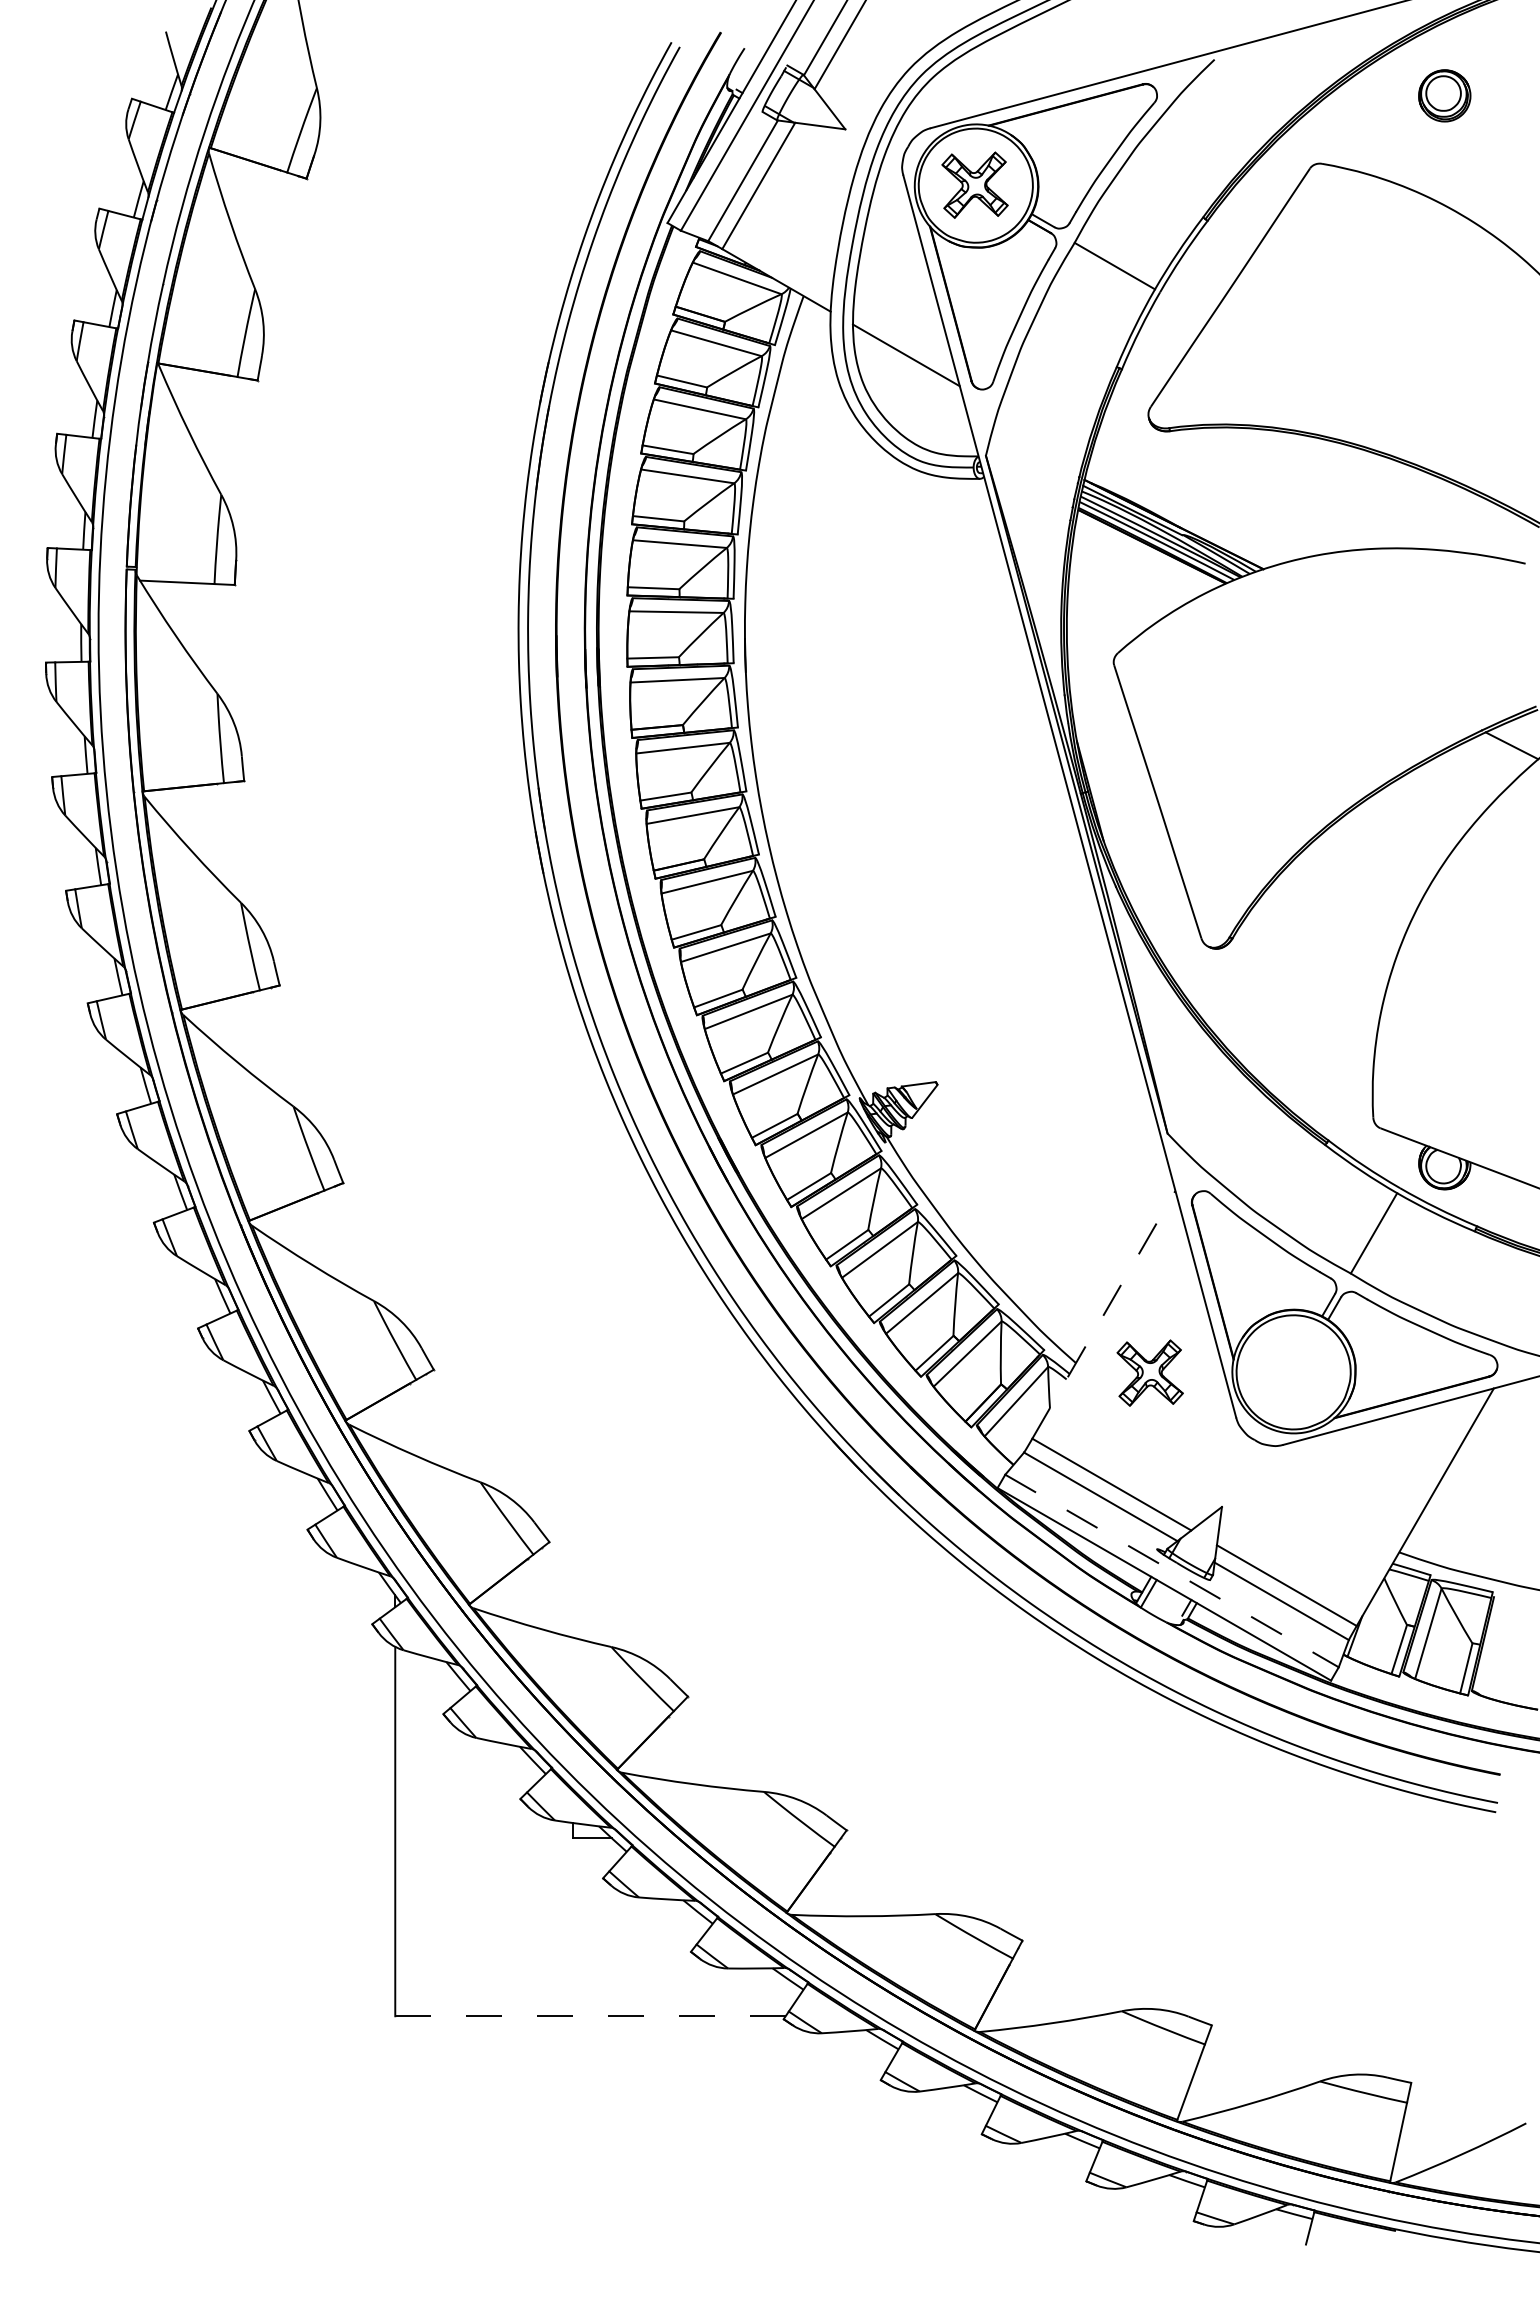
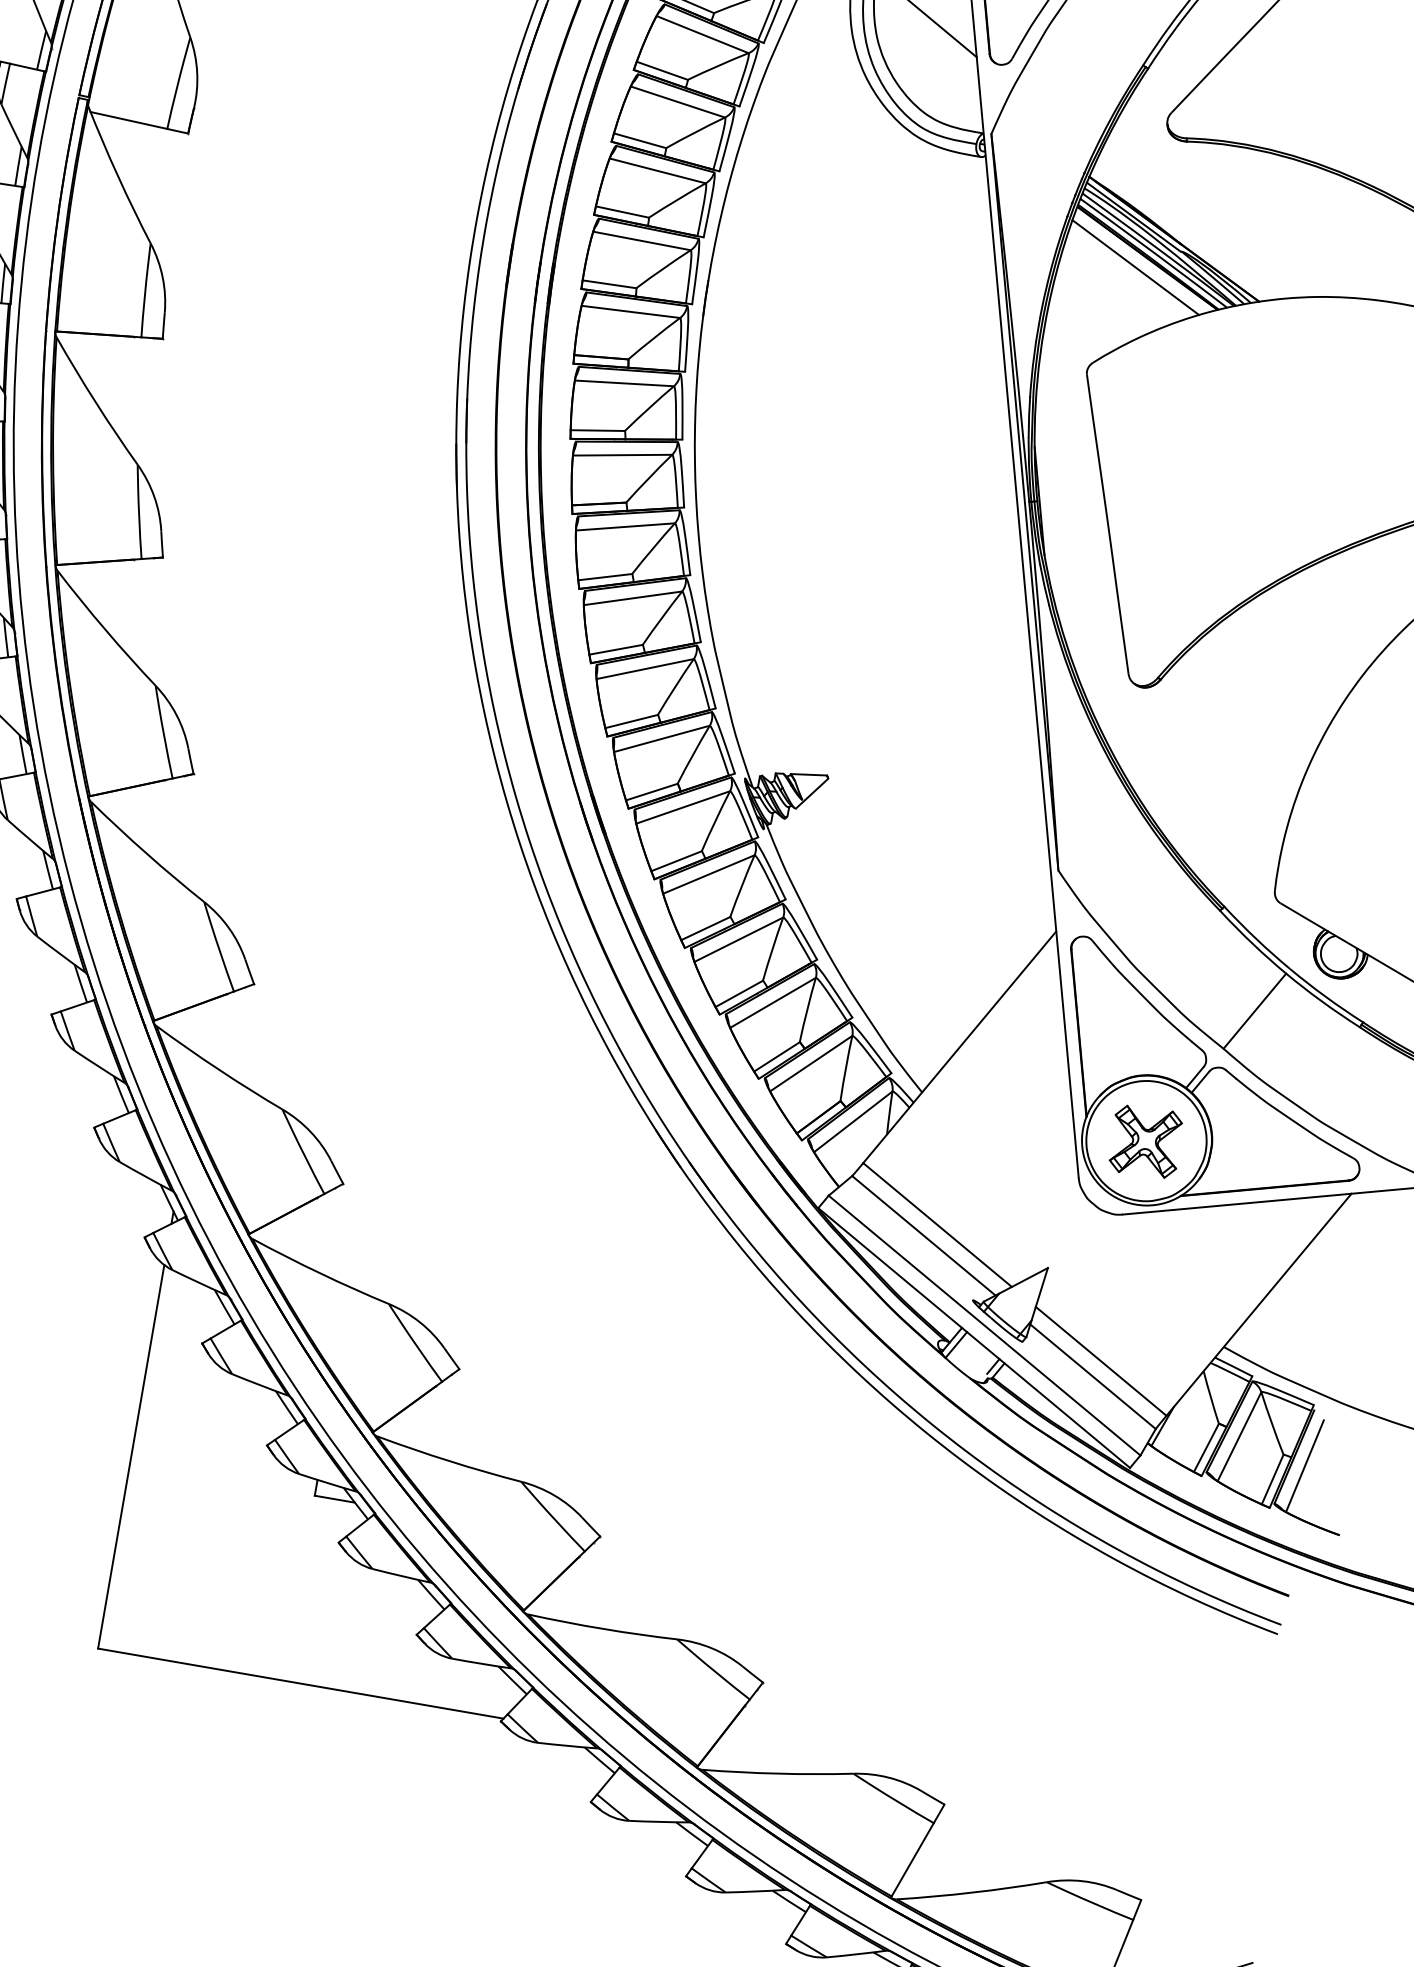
line: (1142, 557) -> (1135, 267), added
line: (1104, 1314) -> (960, 1047), dashed -> solid
part: (1149, 1372) -> (1145, 1141), moved
line: (1172, 1571) -> (984, 1326), dashed -> solid
line: (1494, 1650) -> (1305, 1465), added
line: (590, 2016) -> (300, 1683), dashed -> solid

